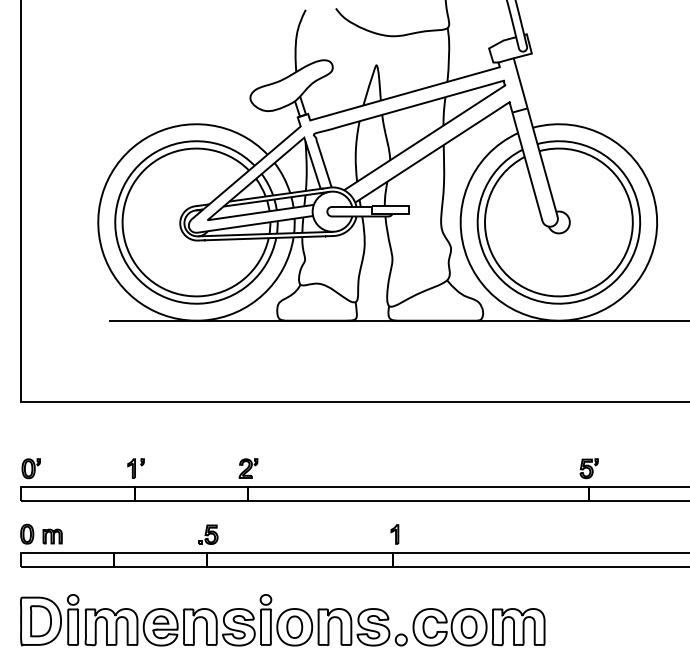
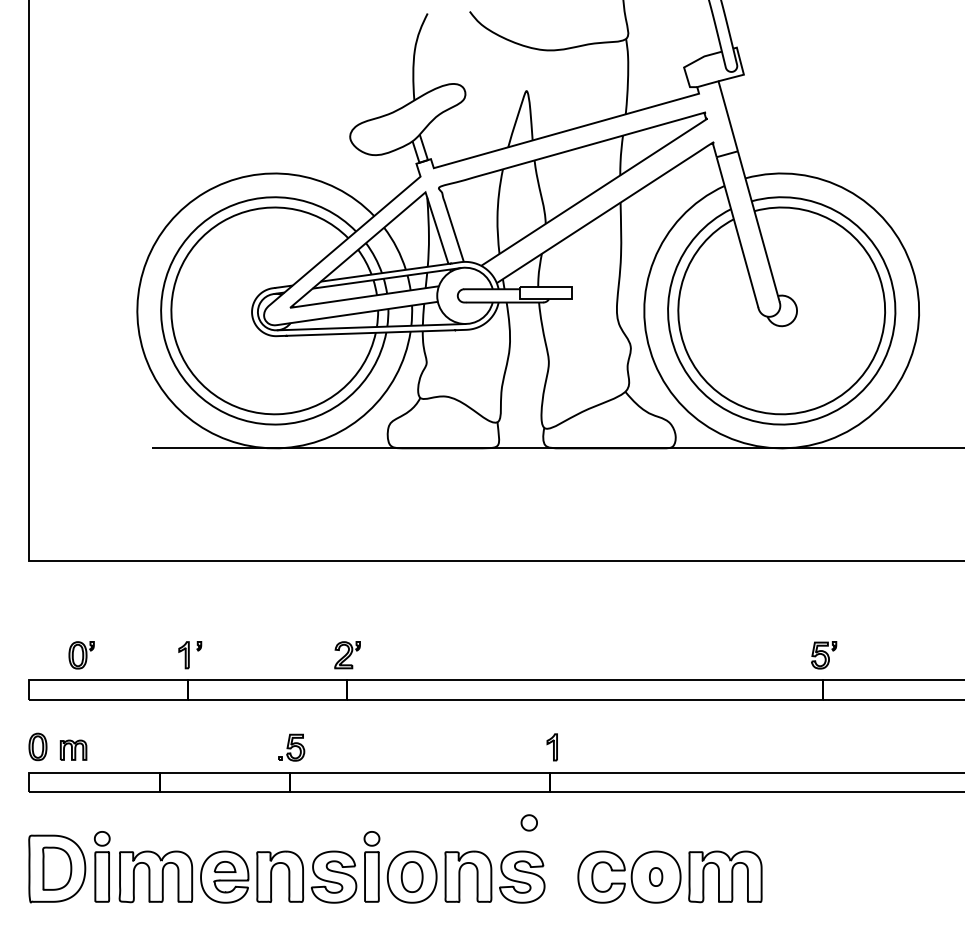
part: (31, 468) -> (81, 655), moved
part: (468, 626) -> (655, 876), size x0.6
part: (400, 639) -> (528, 822), moved

